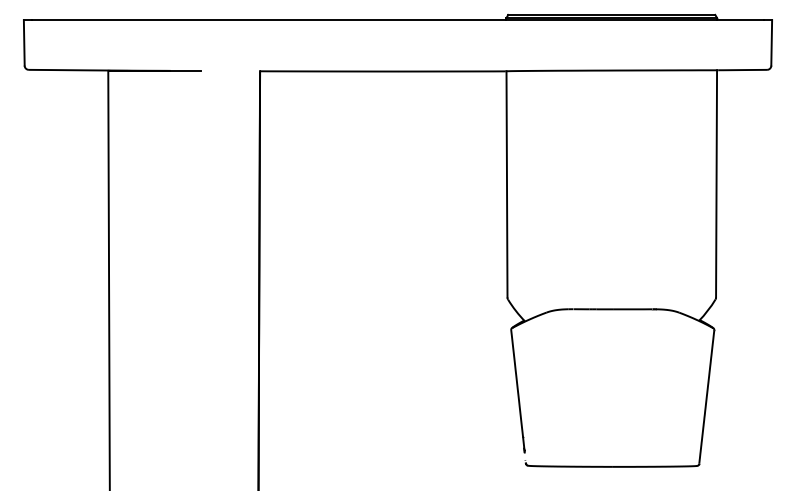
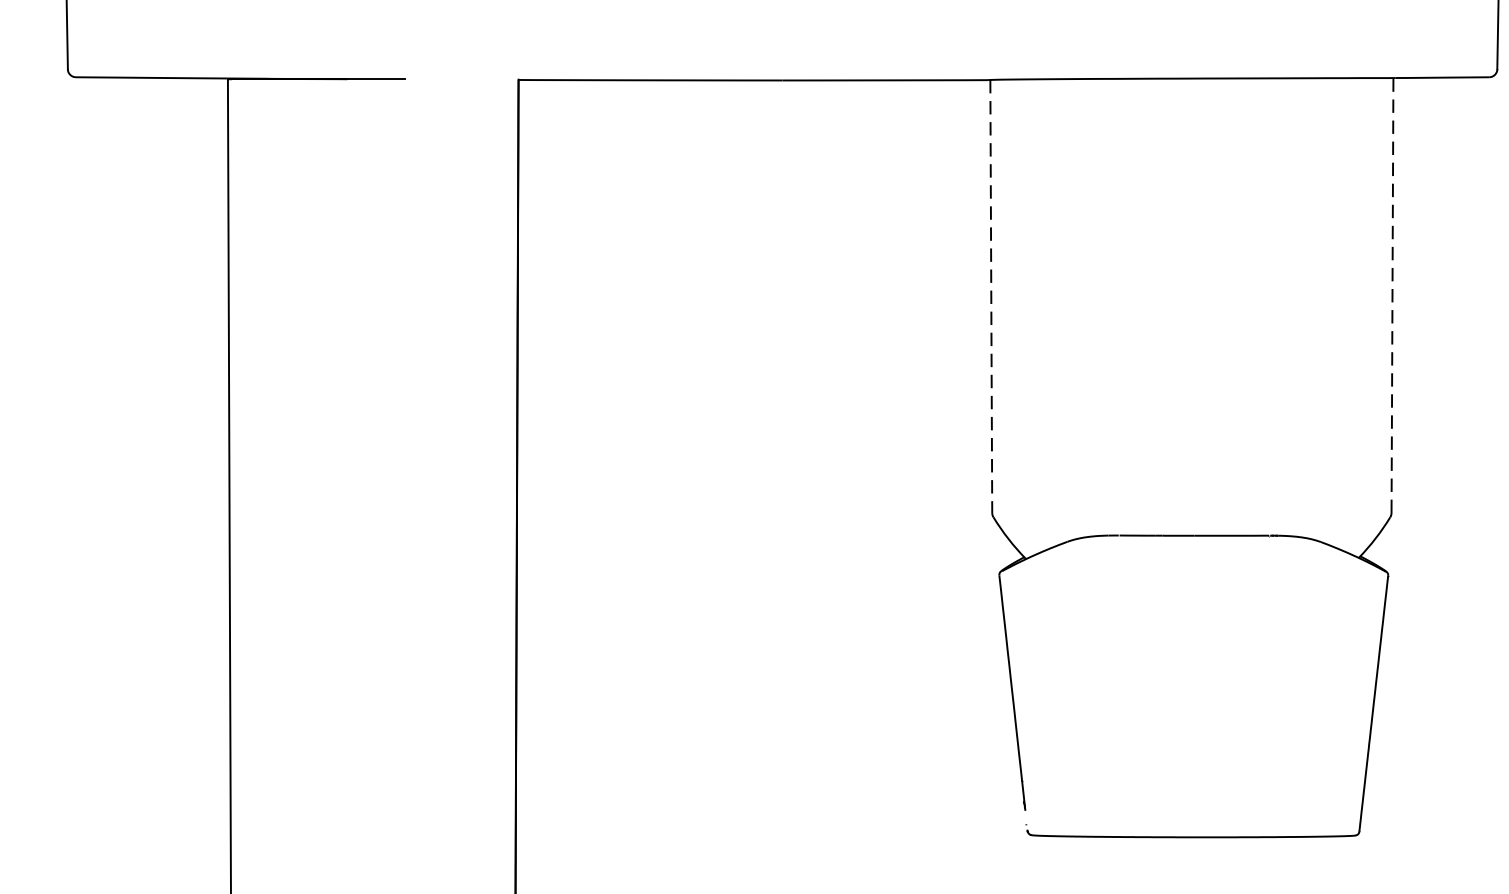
line: (716, 183) -> (1392, 294), solid -> dashed
line: (507, 184) -> (992, 296), solid -> dashed

